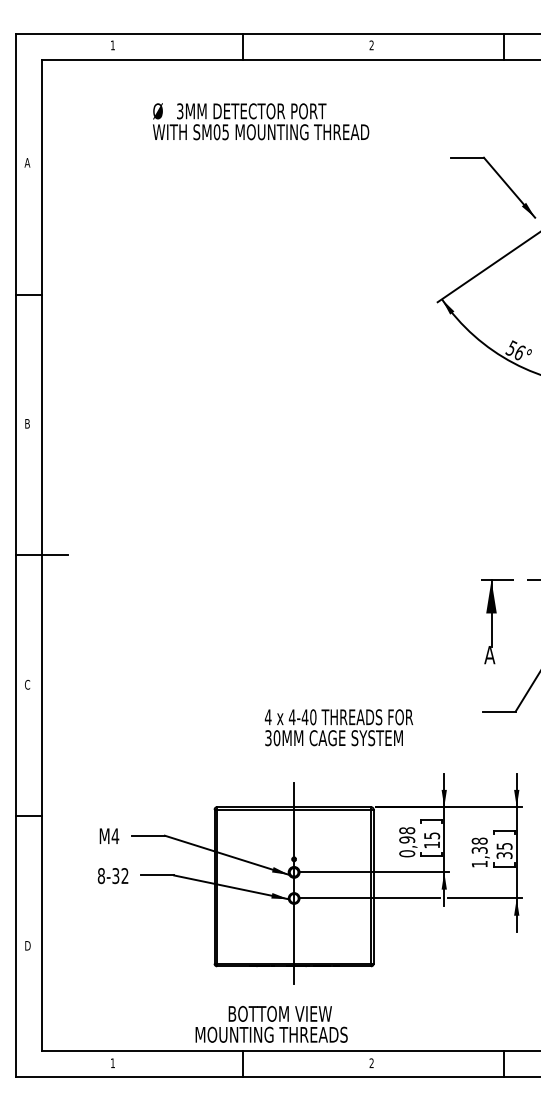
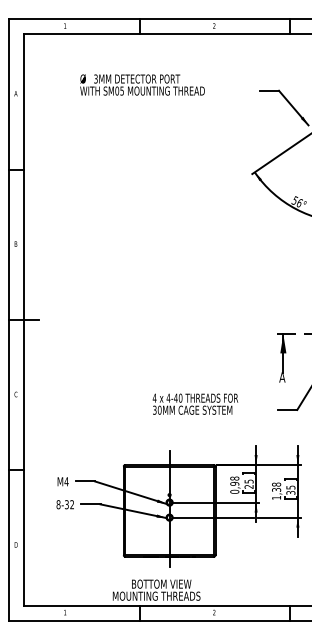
text: (260, 120) -> (142, 84), moved
text: (339, 726) -> (195, 403), moved
text: (431, 844) -> (248, 486), 15 -> 25

